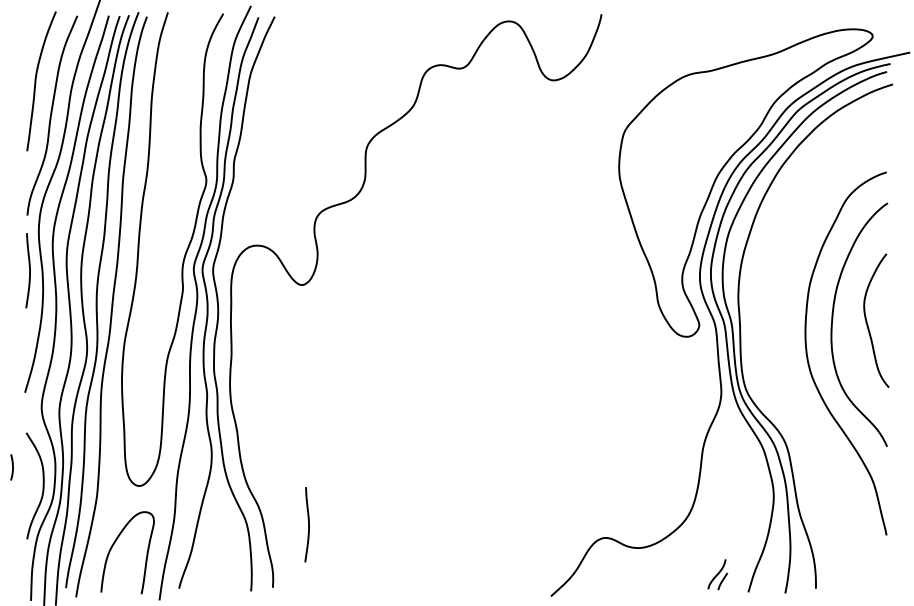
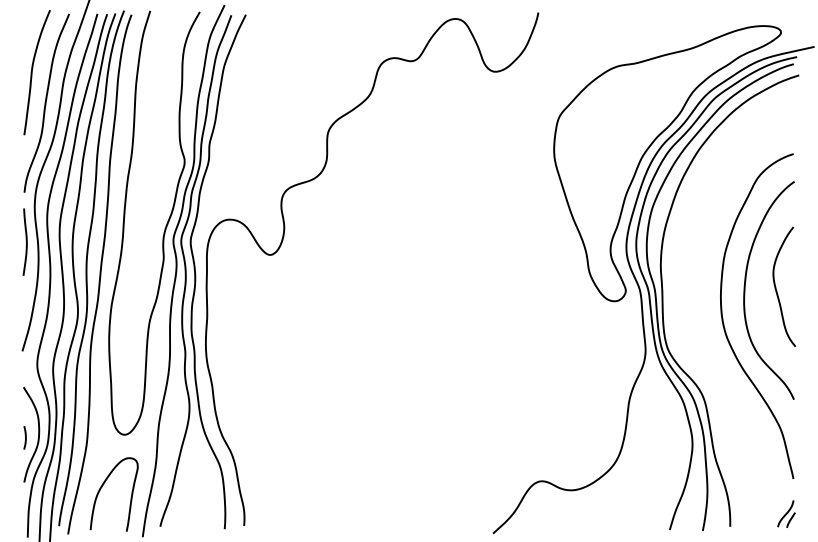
line: (12, 467) -> (25, 437), moved
curve: (308, 524) -> (276, 469), removed
part: (717, 574) -> (786, 513), moved

